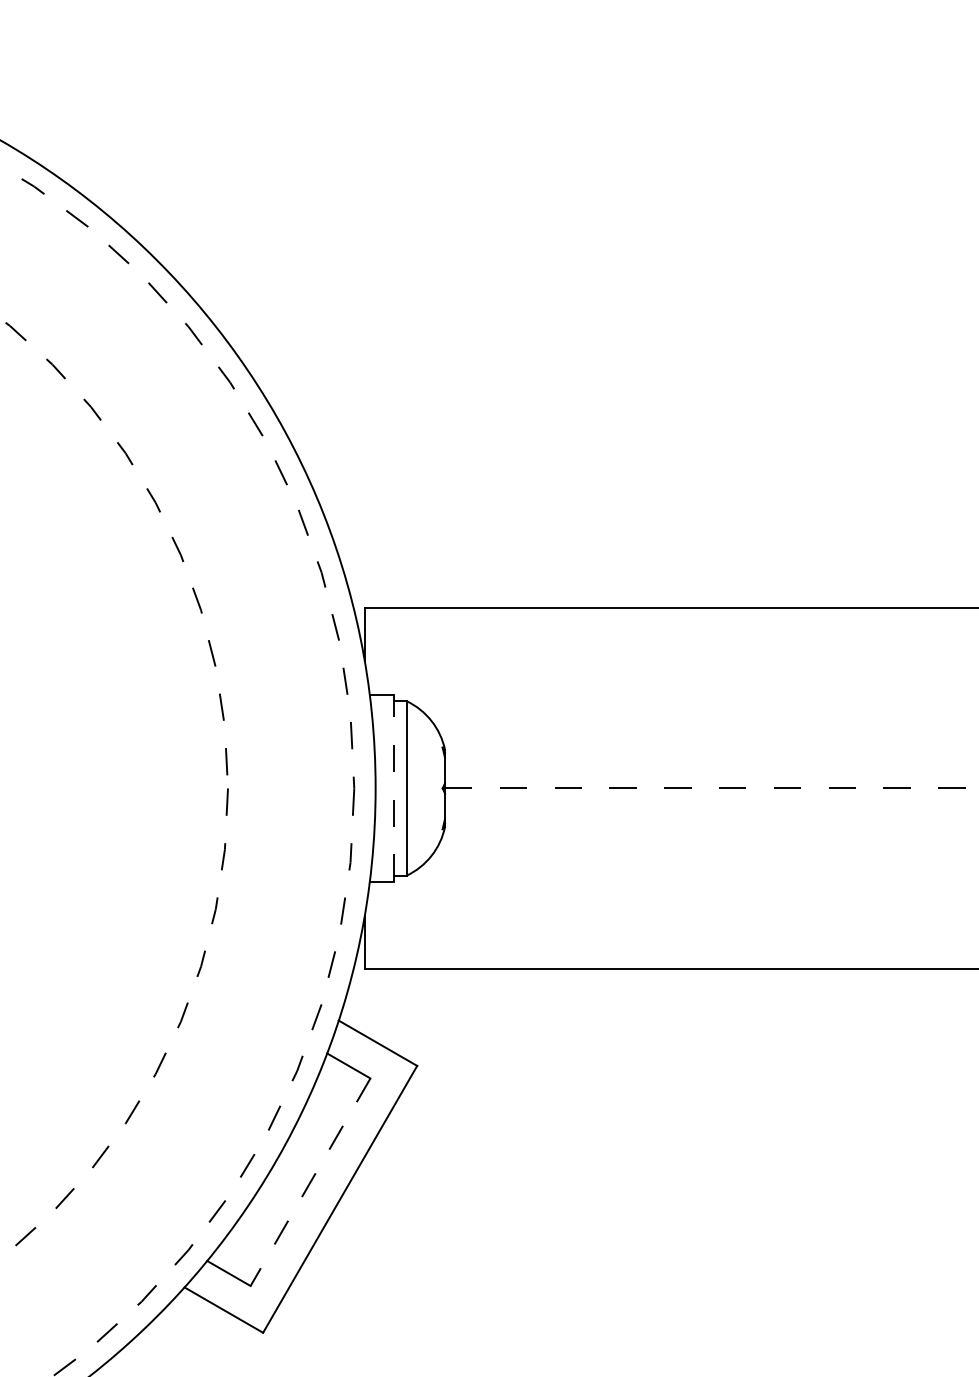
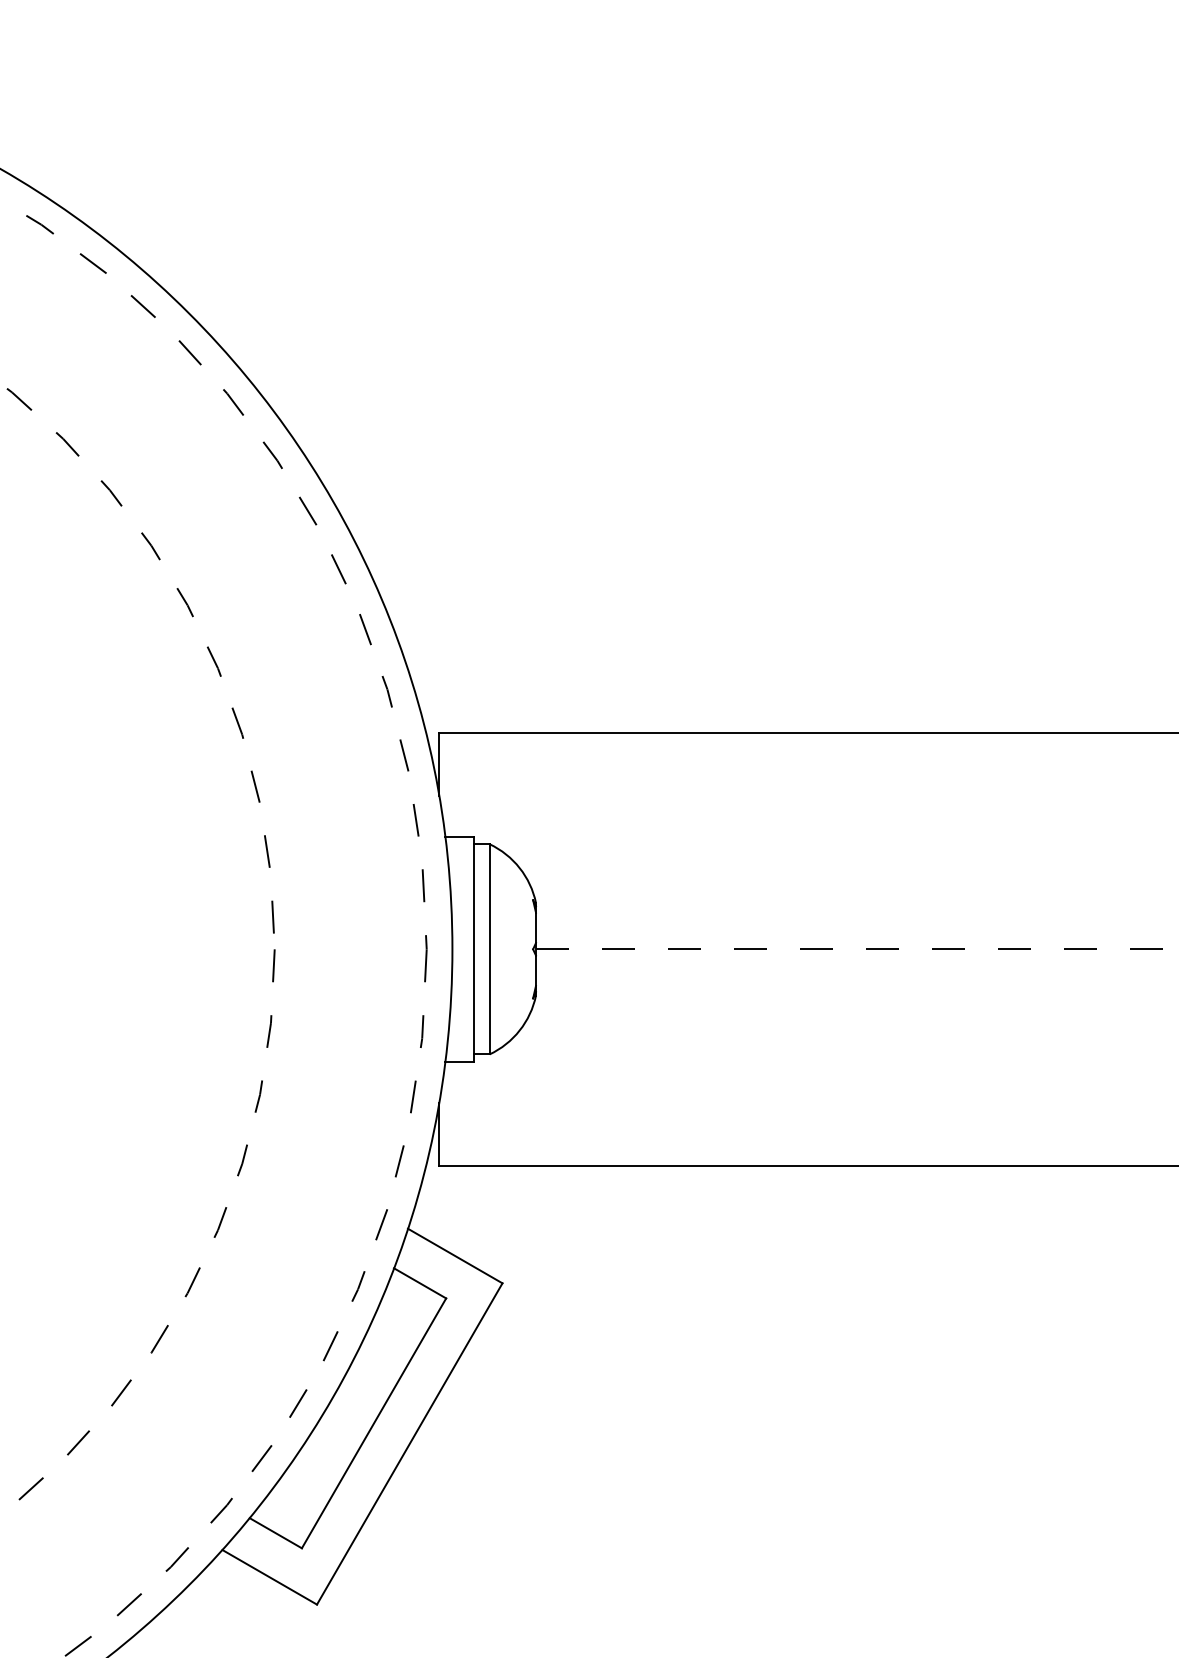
line: (393, 787) -> (473, 948), dashed -> solid
line: (310, 1182) -> (374, 1423), dashed -> solid

